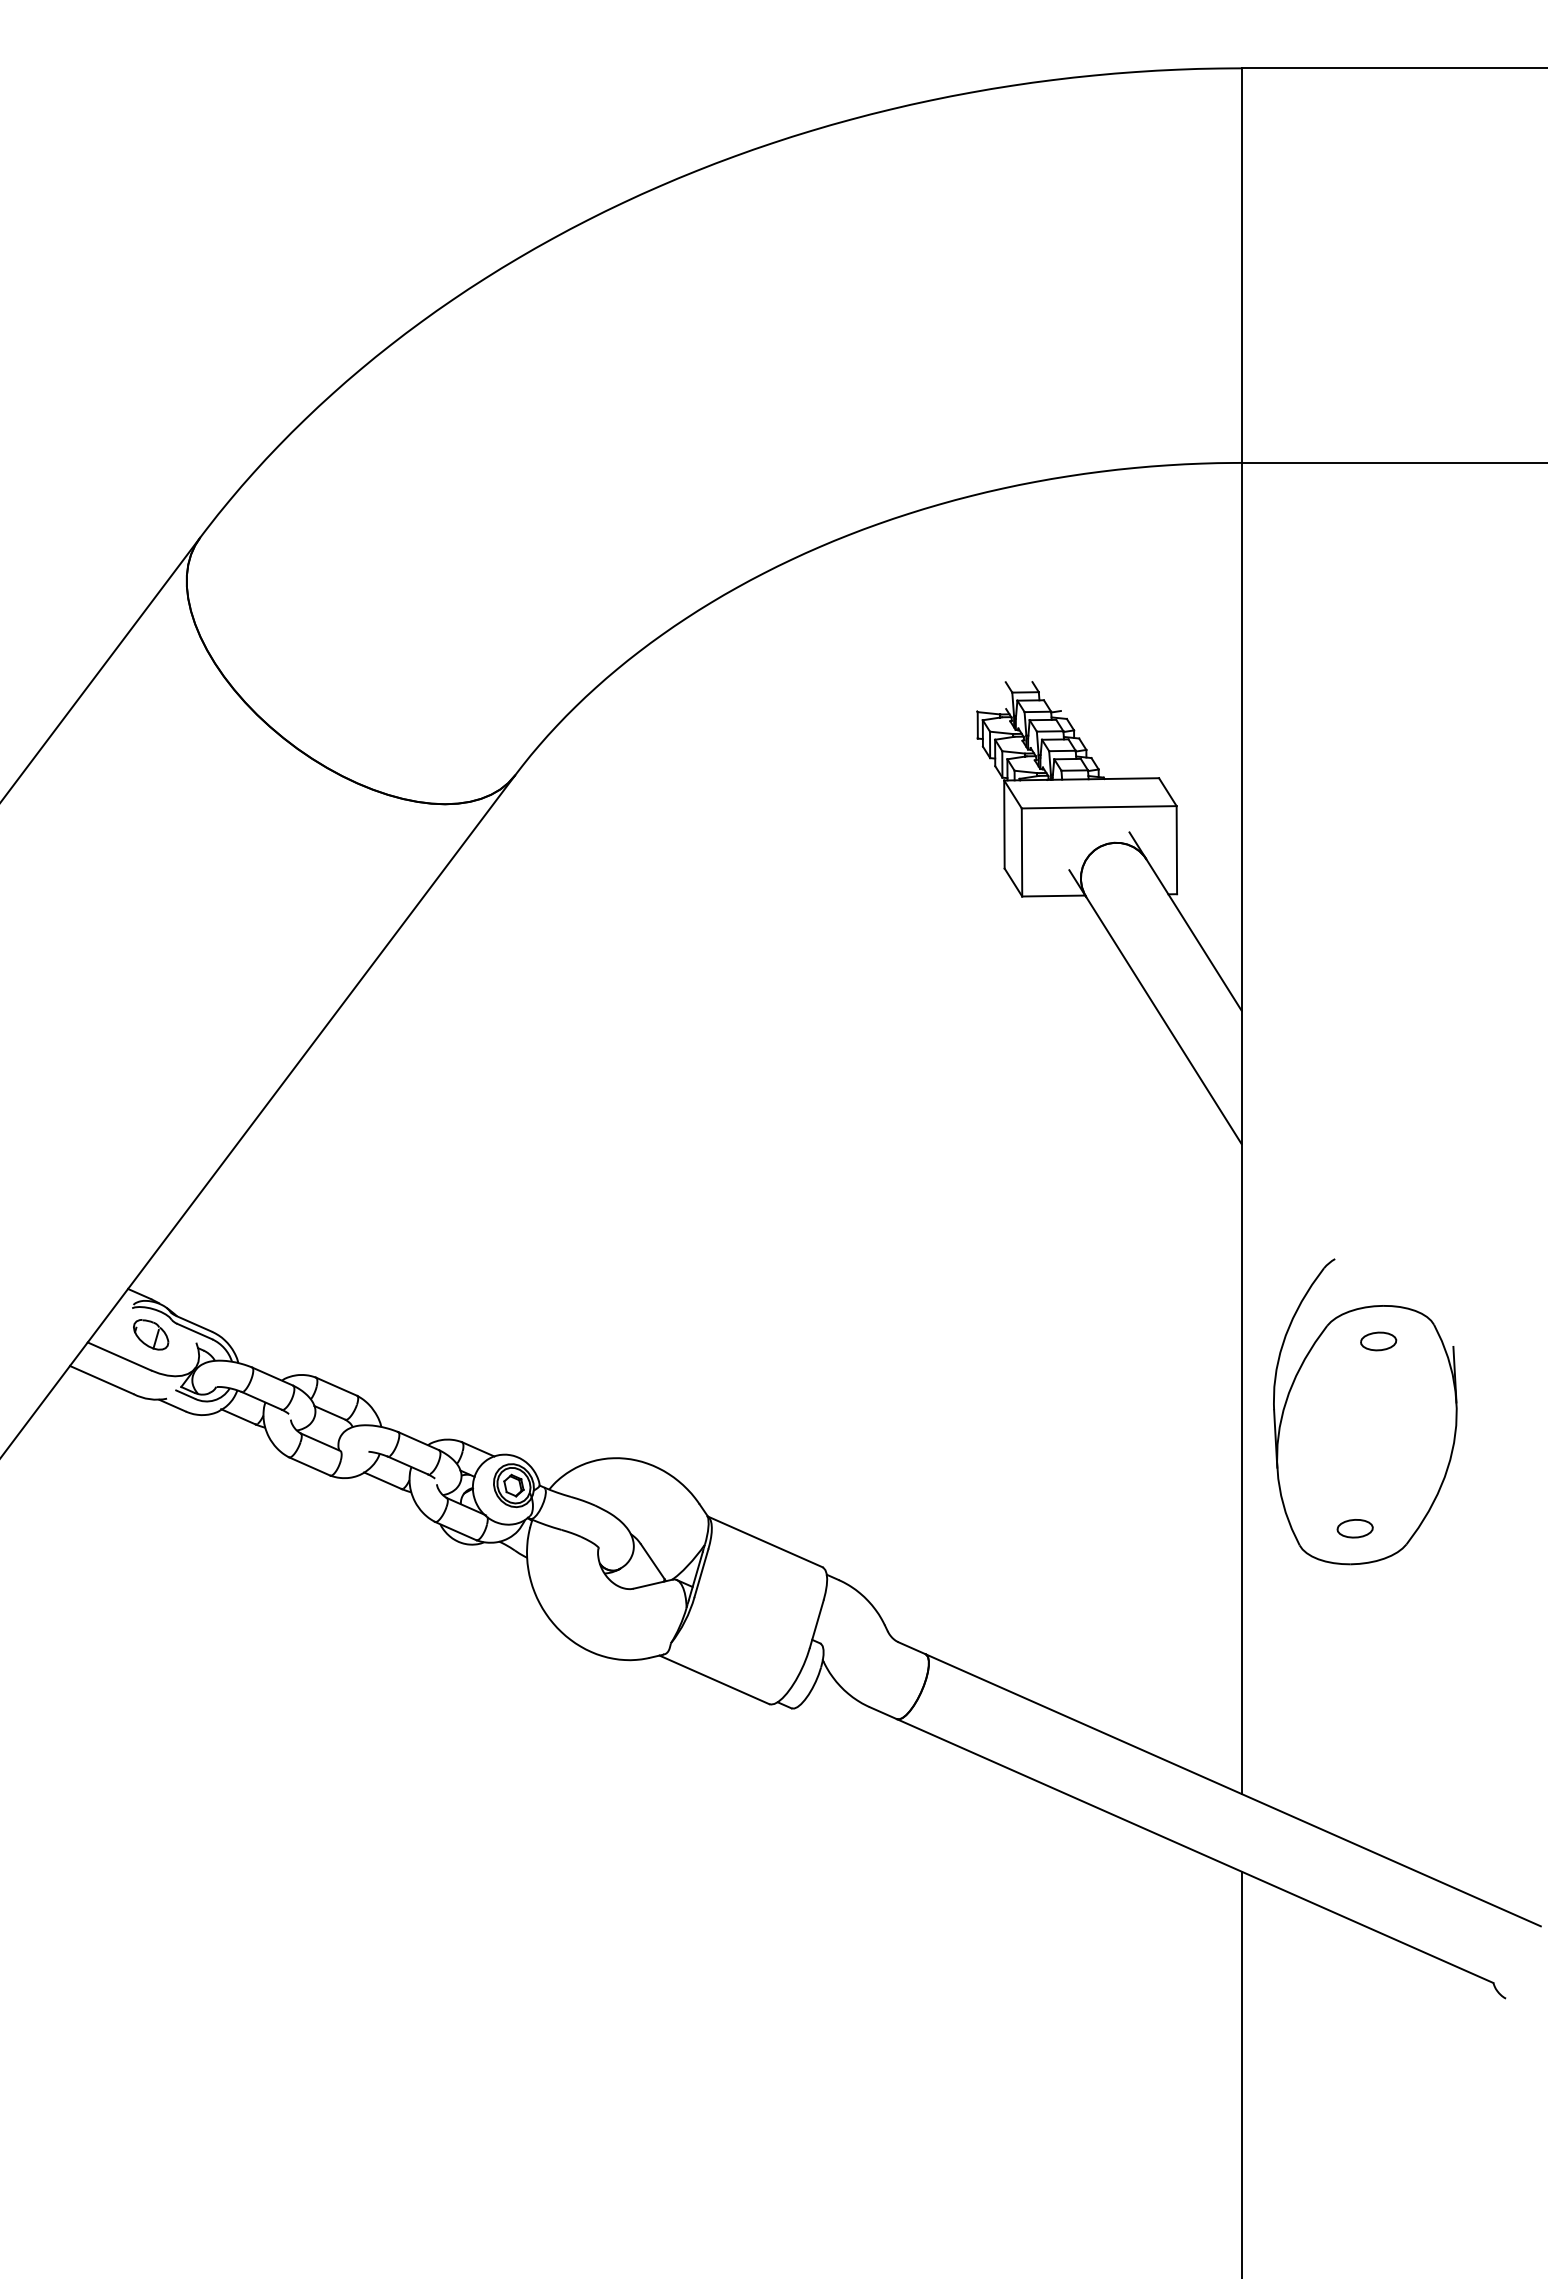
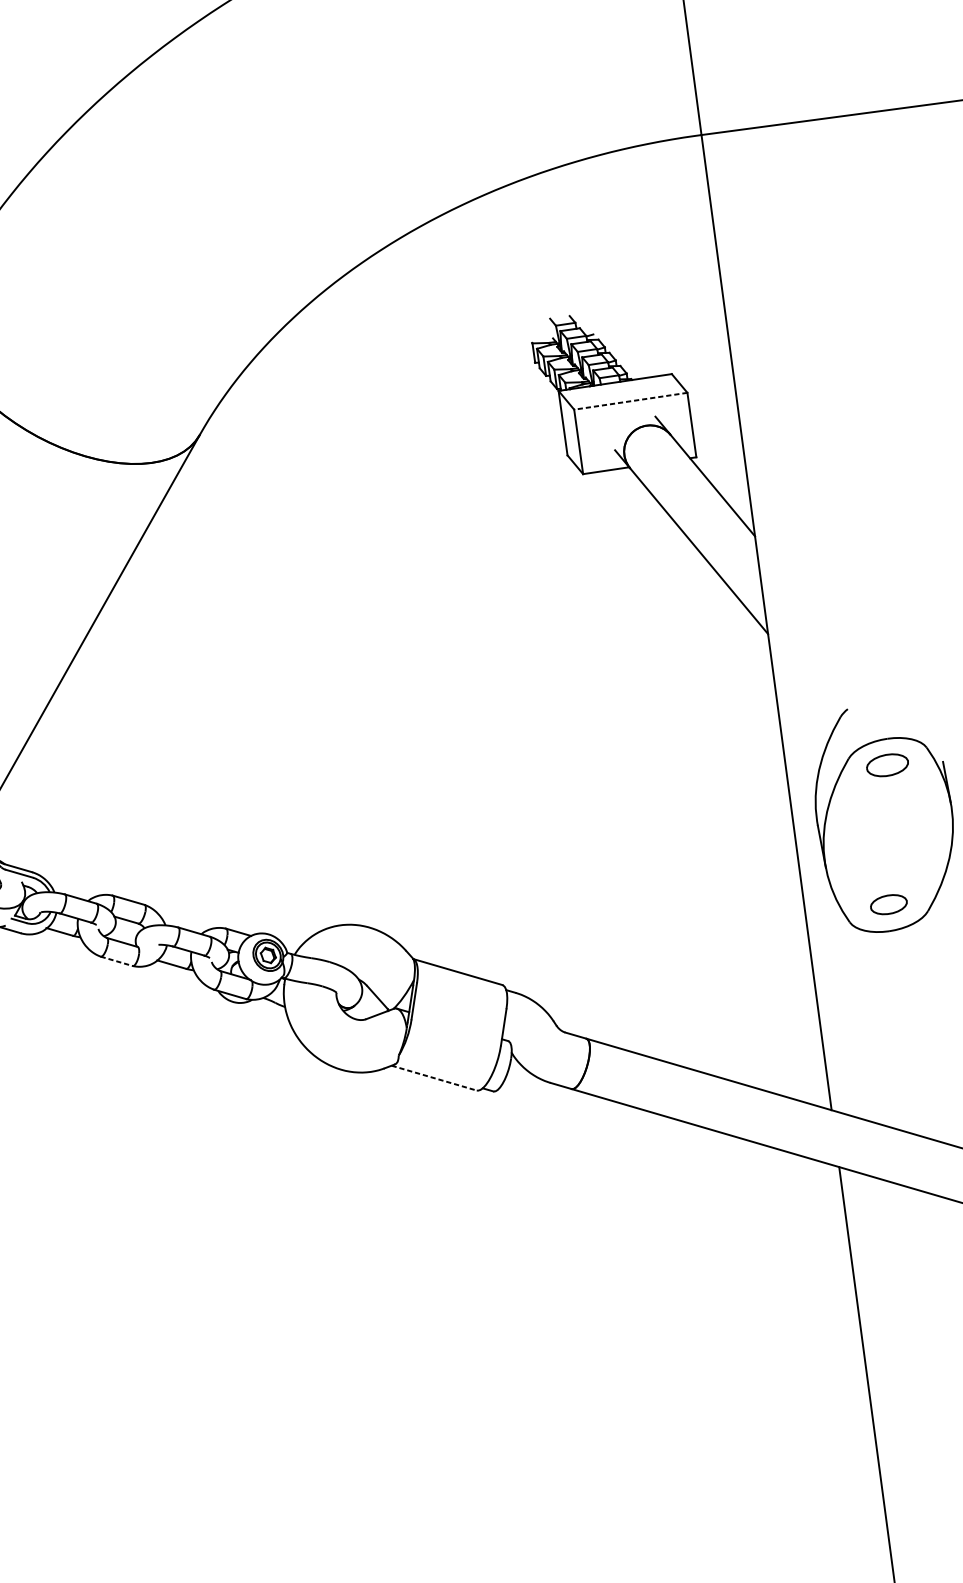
line: (1098, 807) -> (630, 401), solid -> dashed
part: (1378, 1341) -> (887, 765), size x1.6
line: (309, 1466) -> (116, 961), solid -> dashed
part: (1354, 1528) -> (888, 904), size x1.4
line: (714, 1679) -> (434, 1077), solid -> dashed

